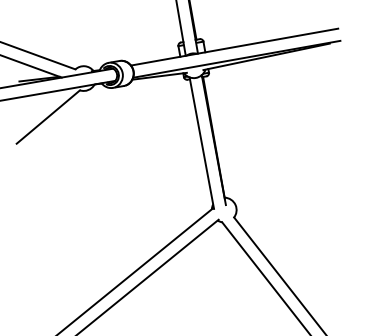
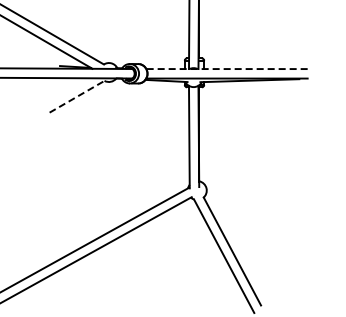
line: (235, 47) -> (227, 69), solid -> dashed
line: (48, 116) -> (77, 96), solid -> dashed

